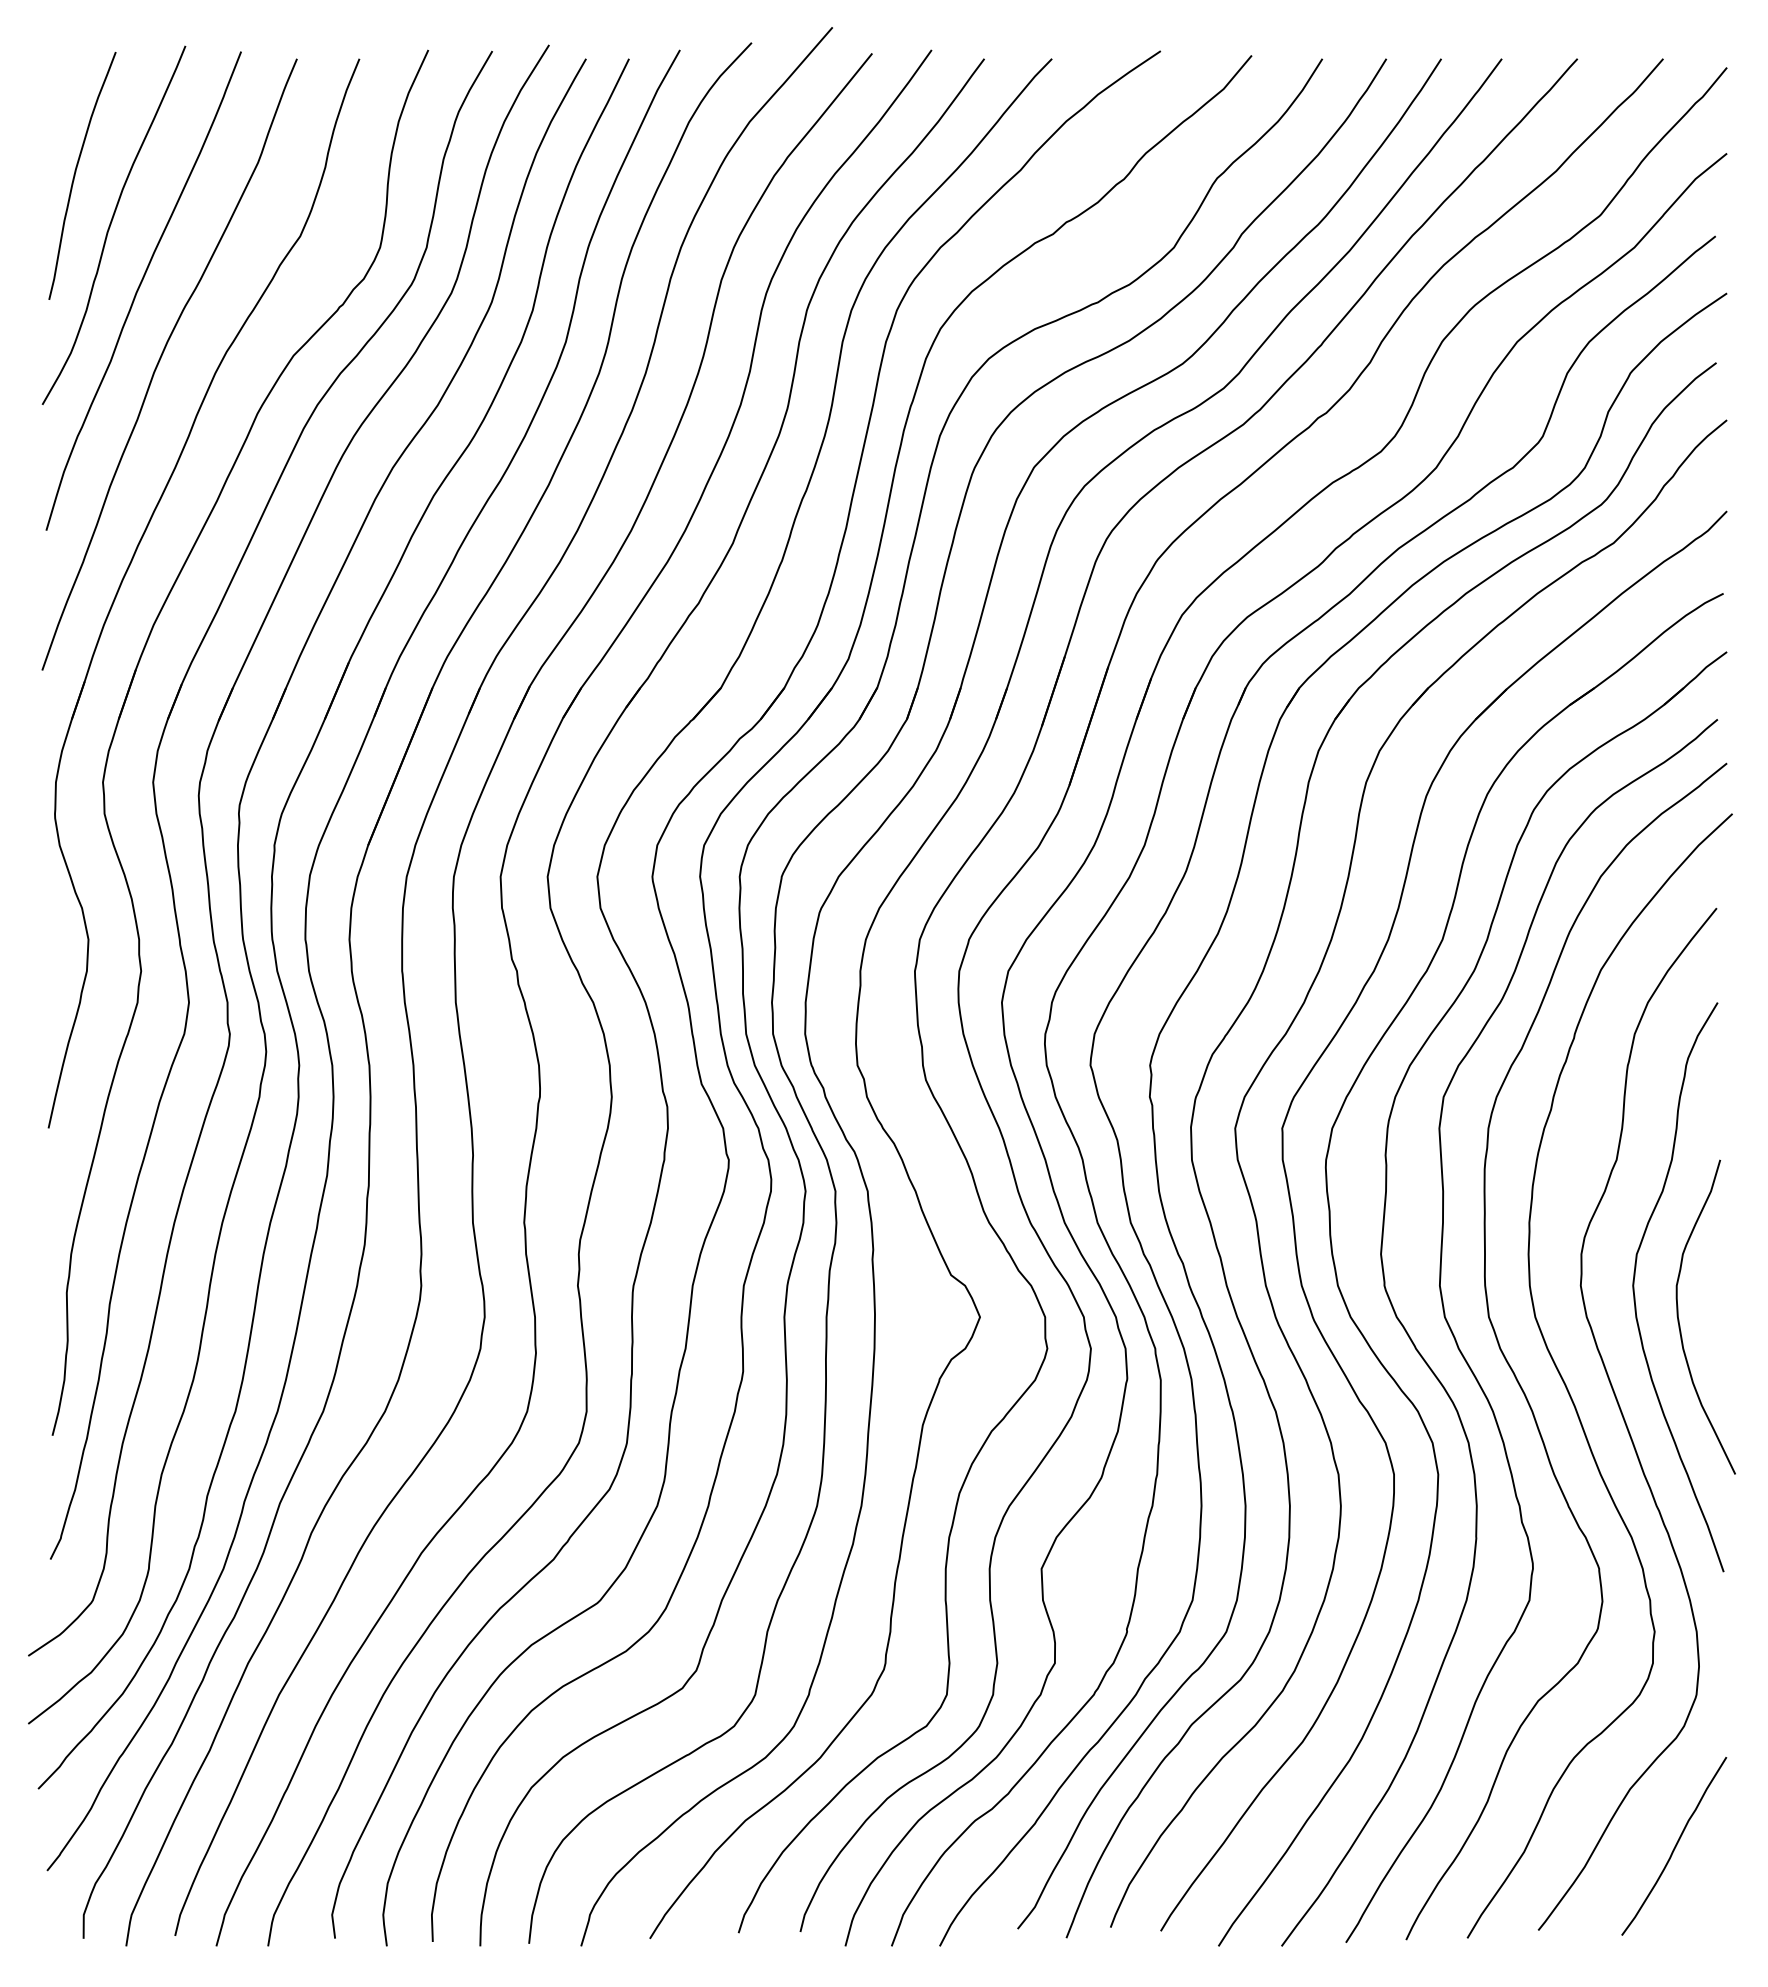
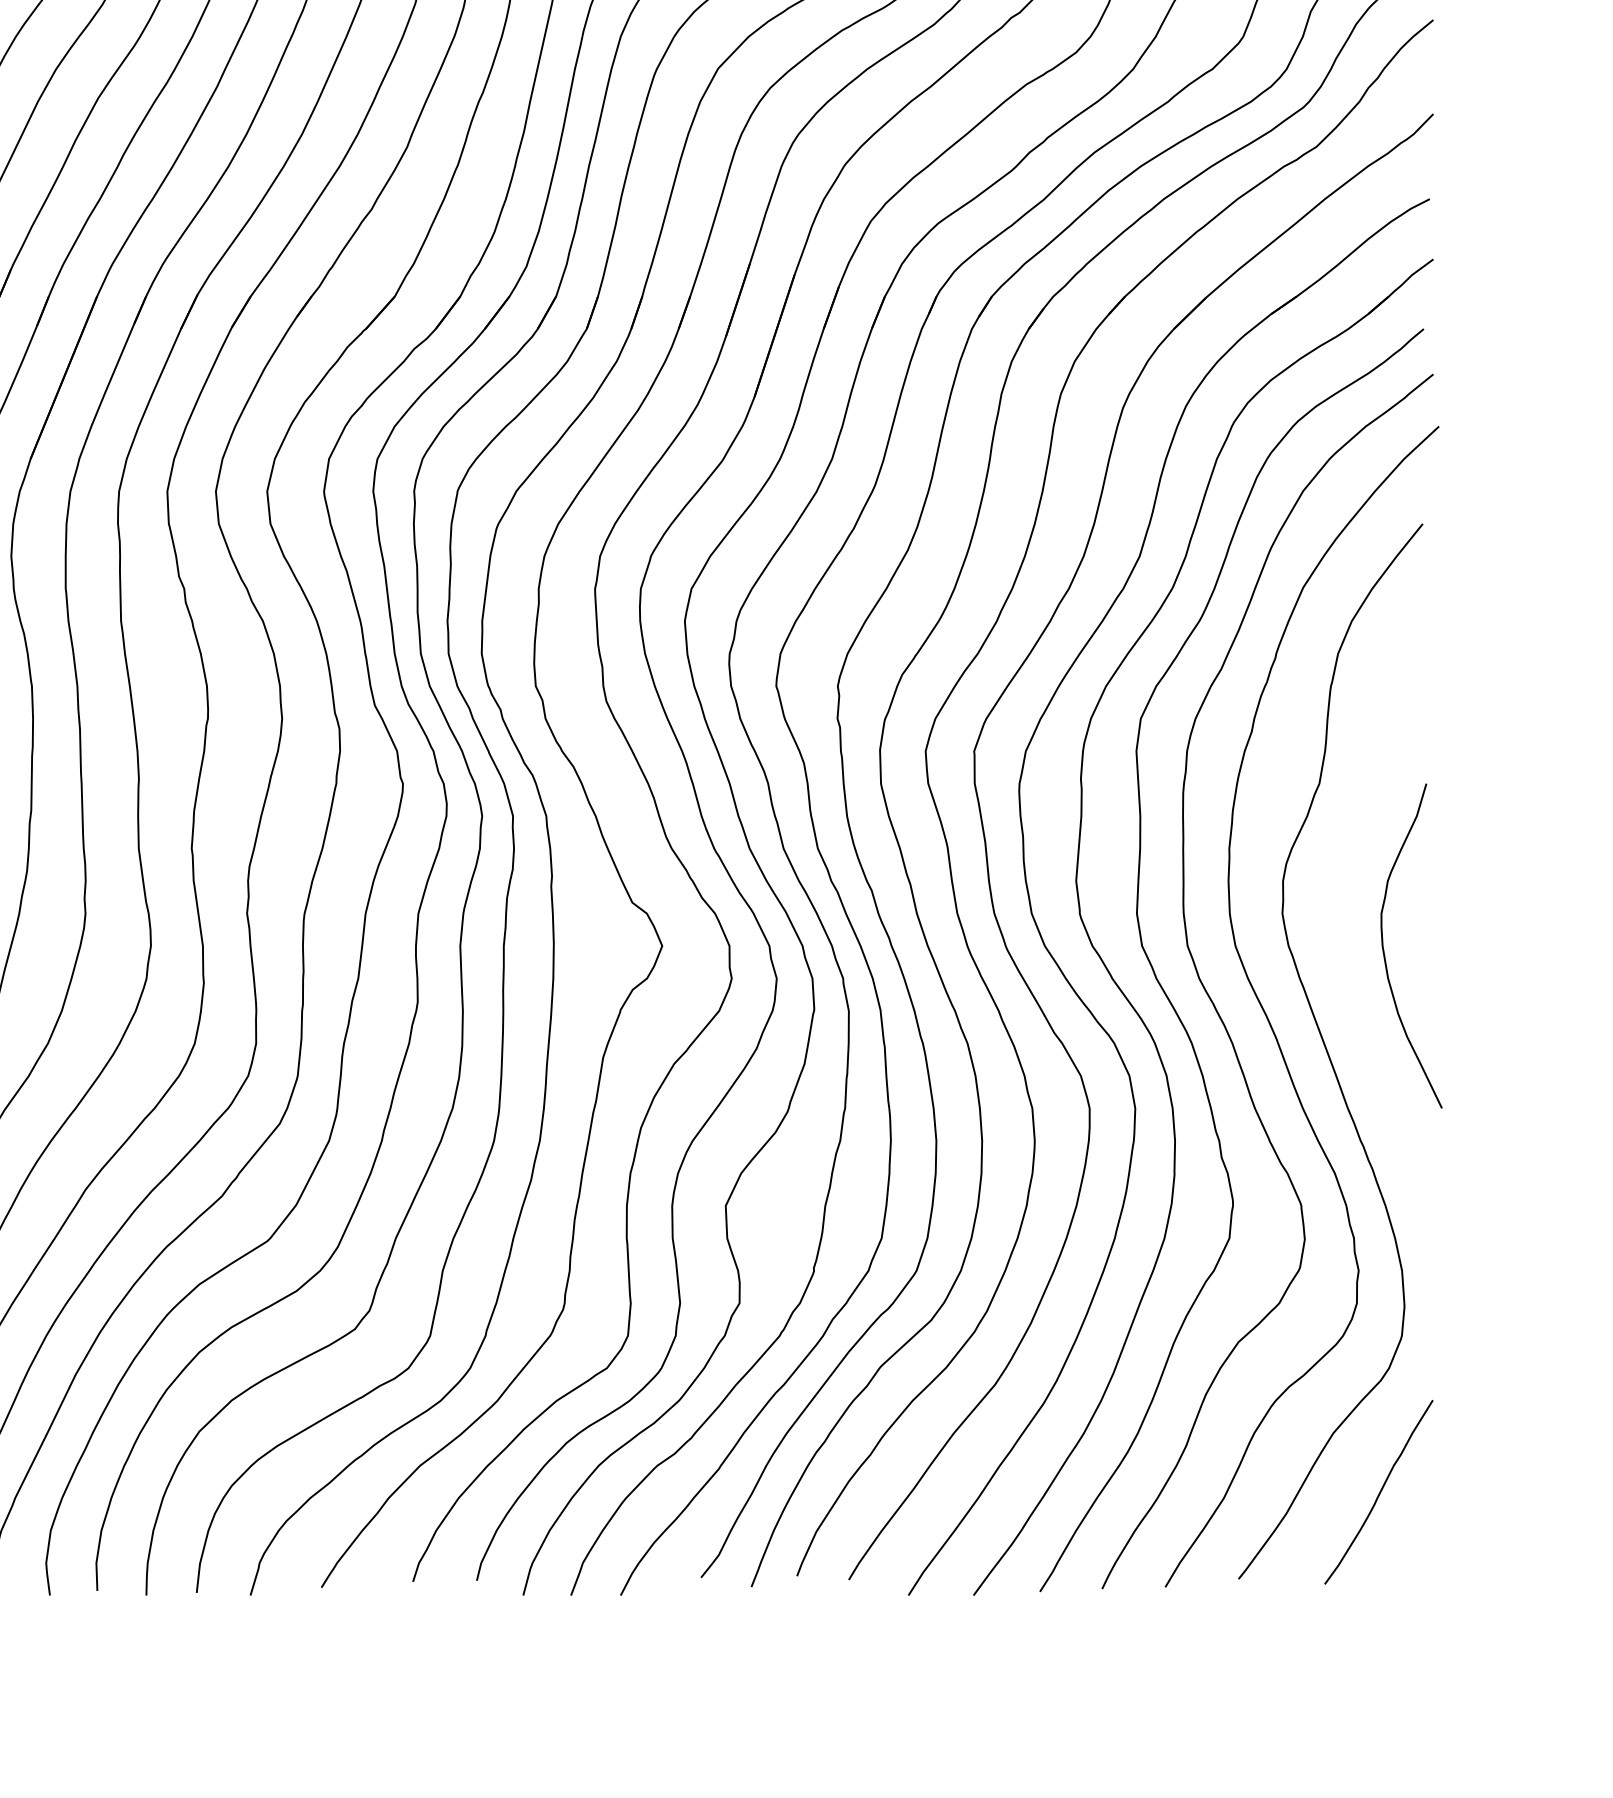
curve: (1635, 1295) -> (1338, 923), removed

